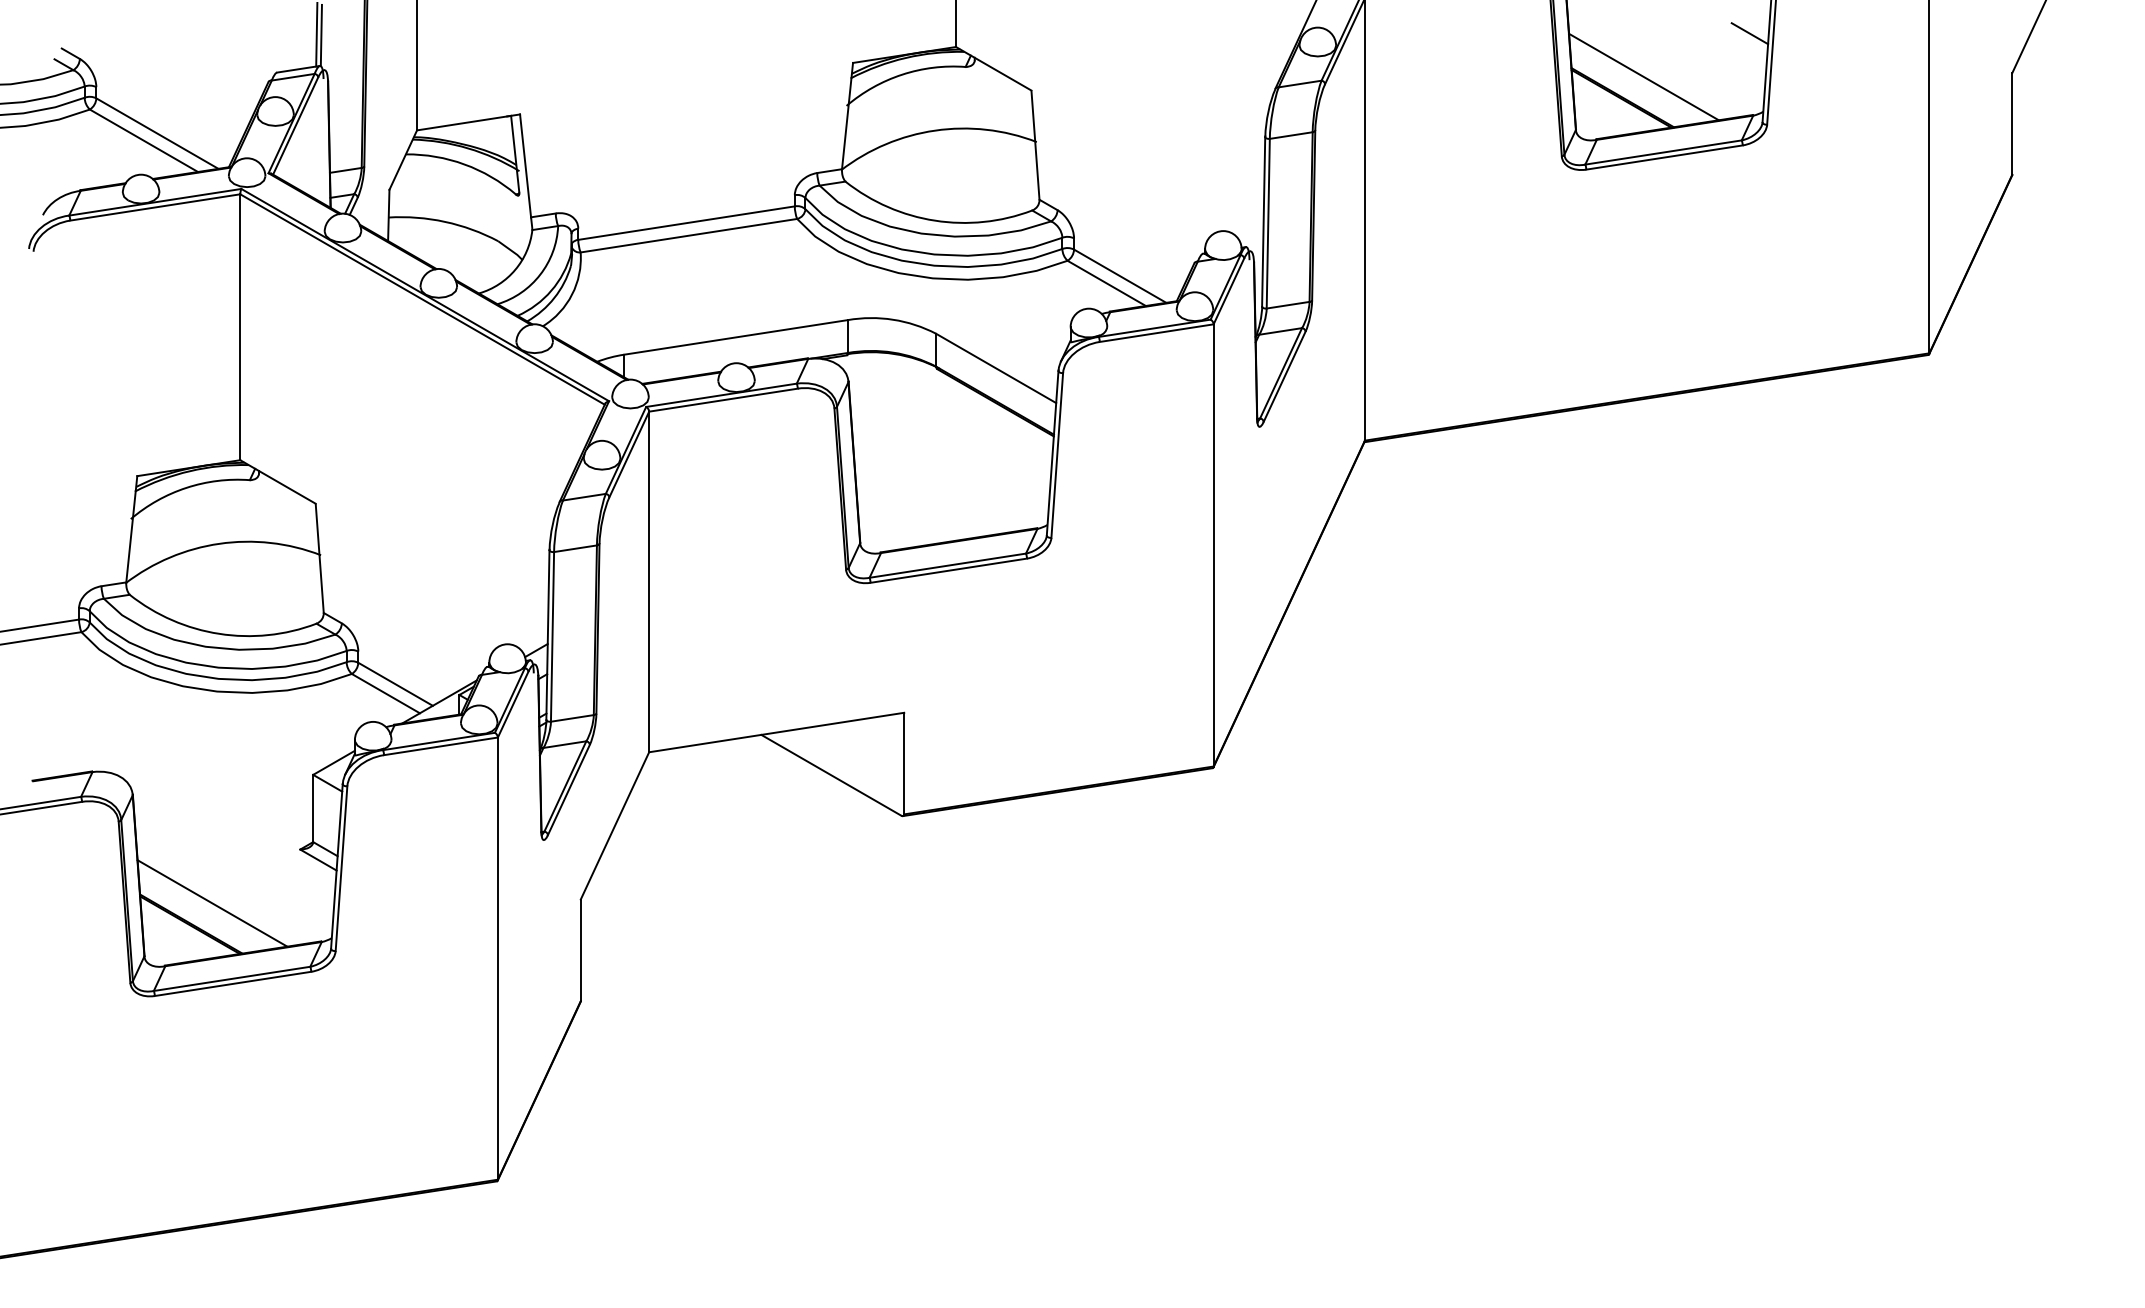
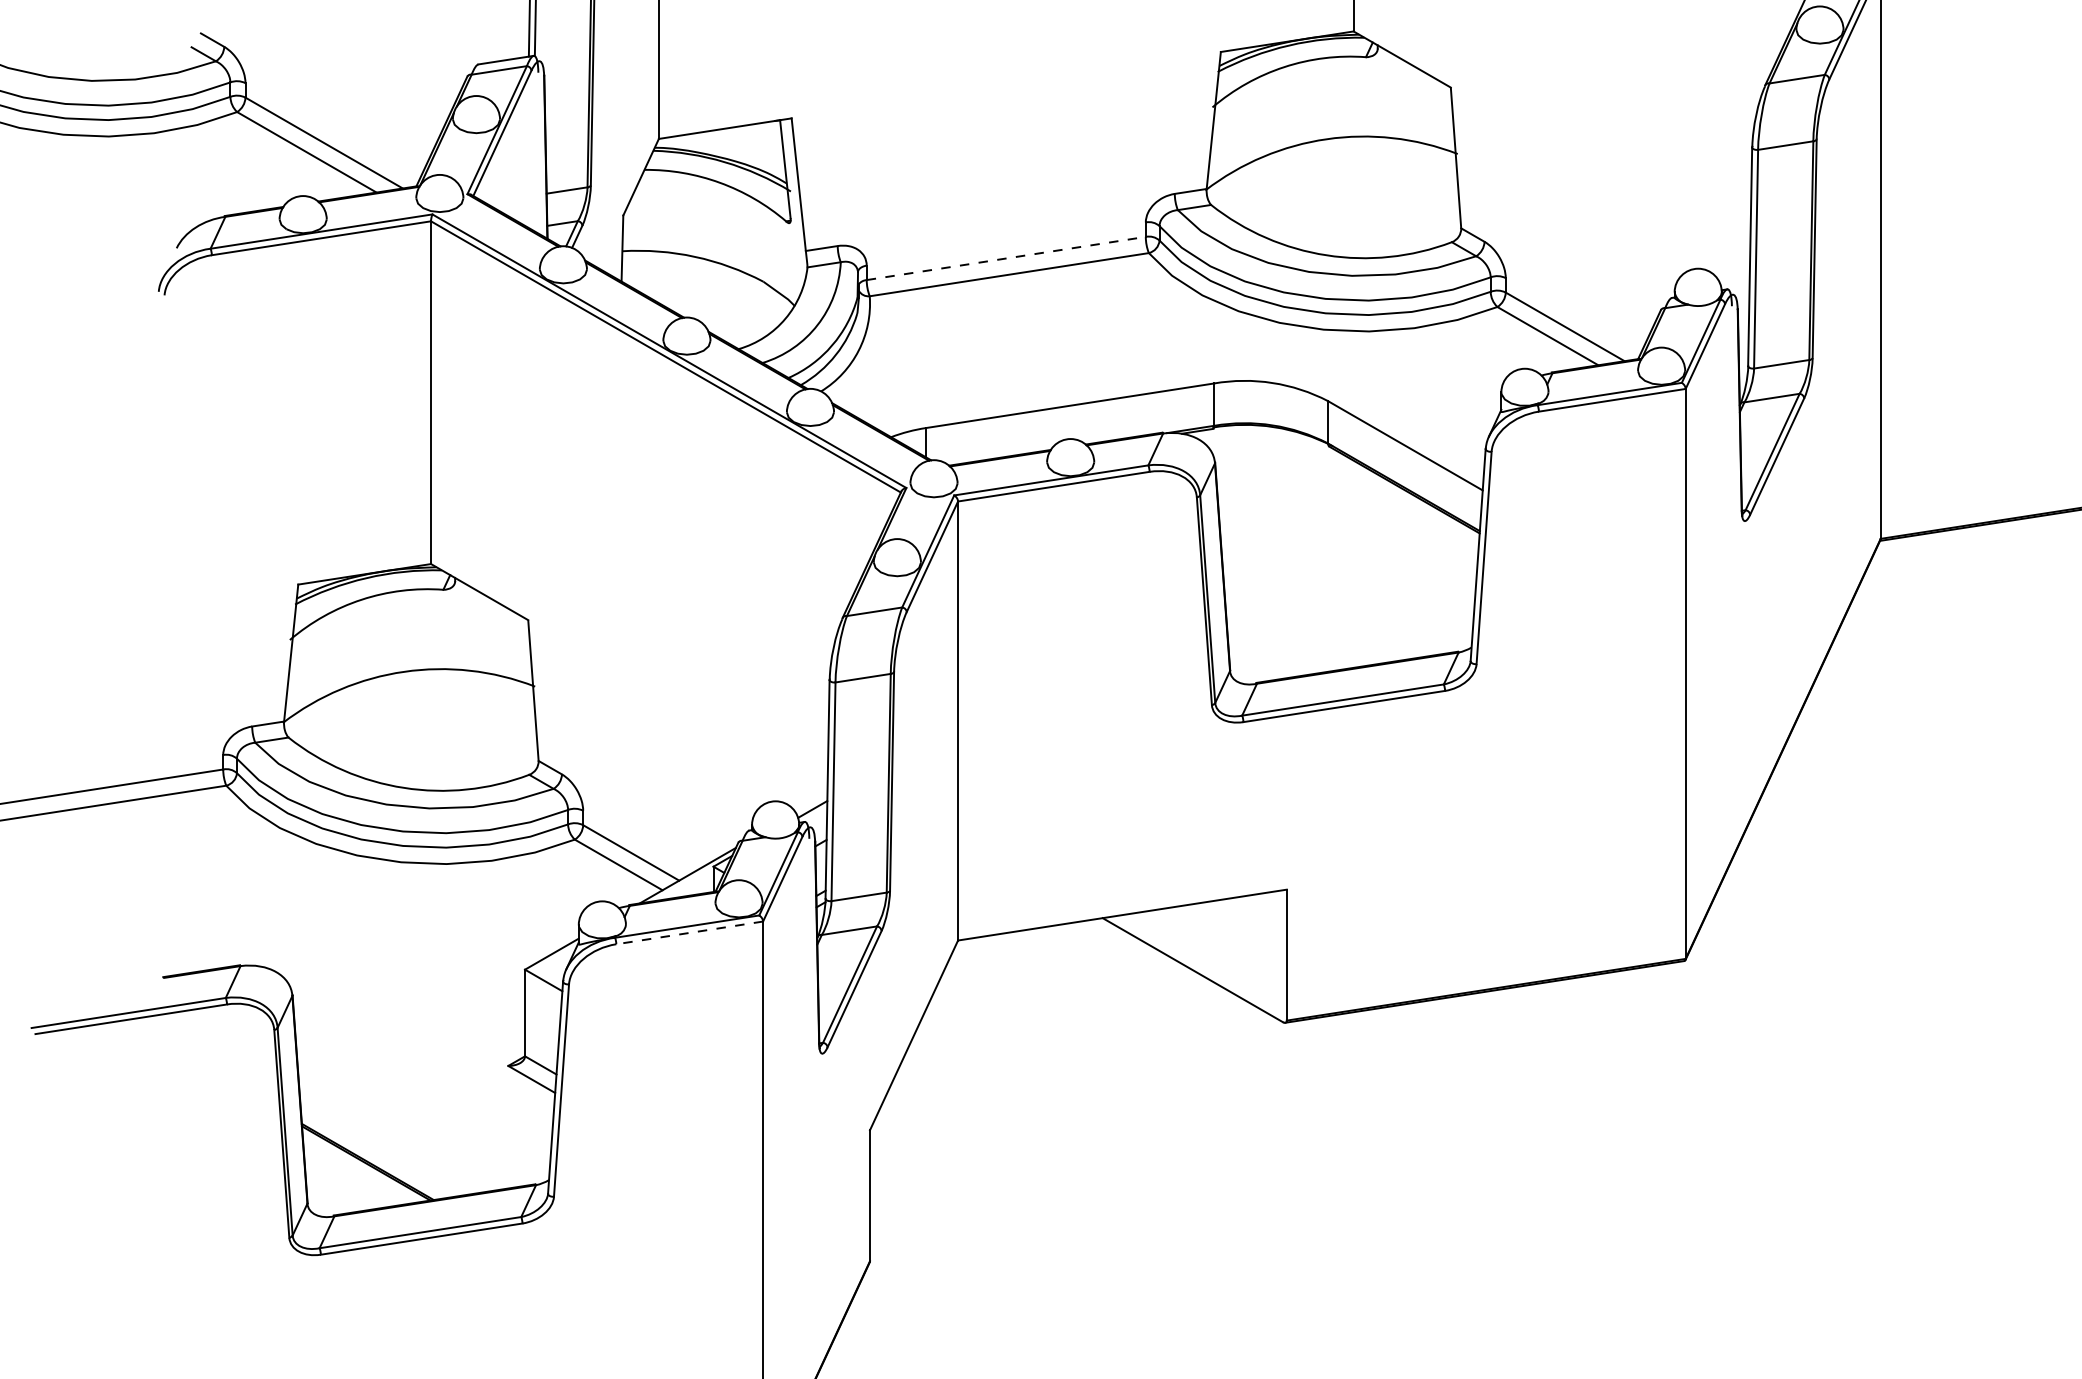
line: (686, 223) -> (1006, 258), solid -> dashed
line: (440, 746) -> (689, 933), solid -> dashed
line: (212, 903) -> (395, 1135), removed

